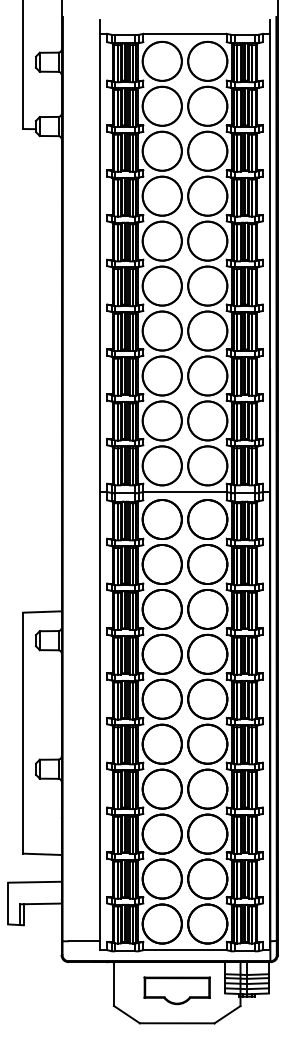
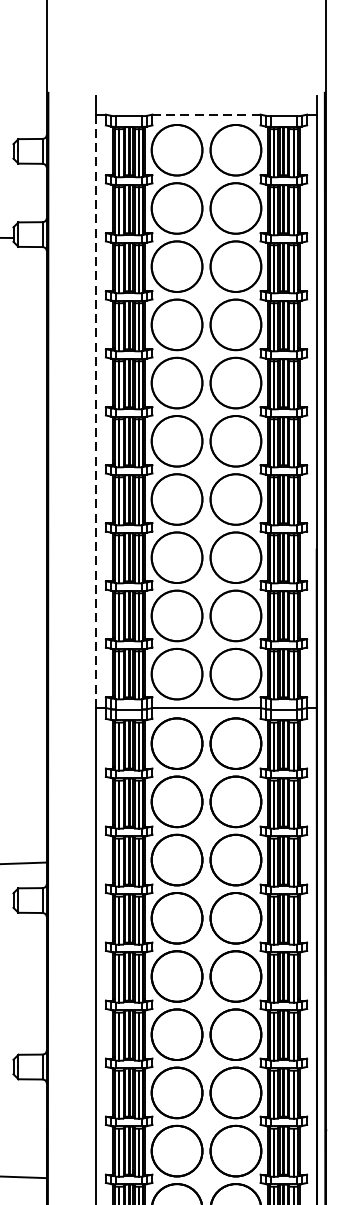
line: (185, 33) -> (207, 114), solid -> dashed
line: (99, 263) -> (95, 412), solid -> dashed

